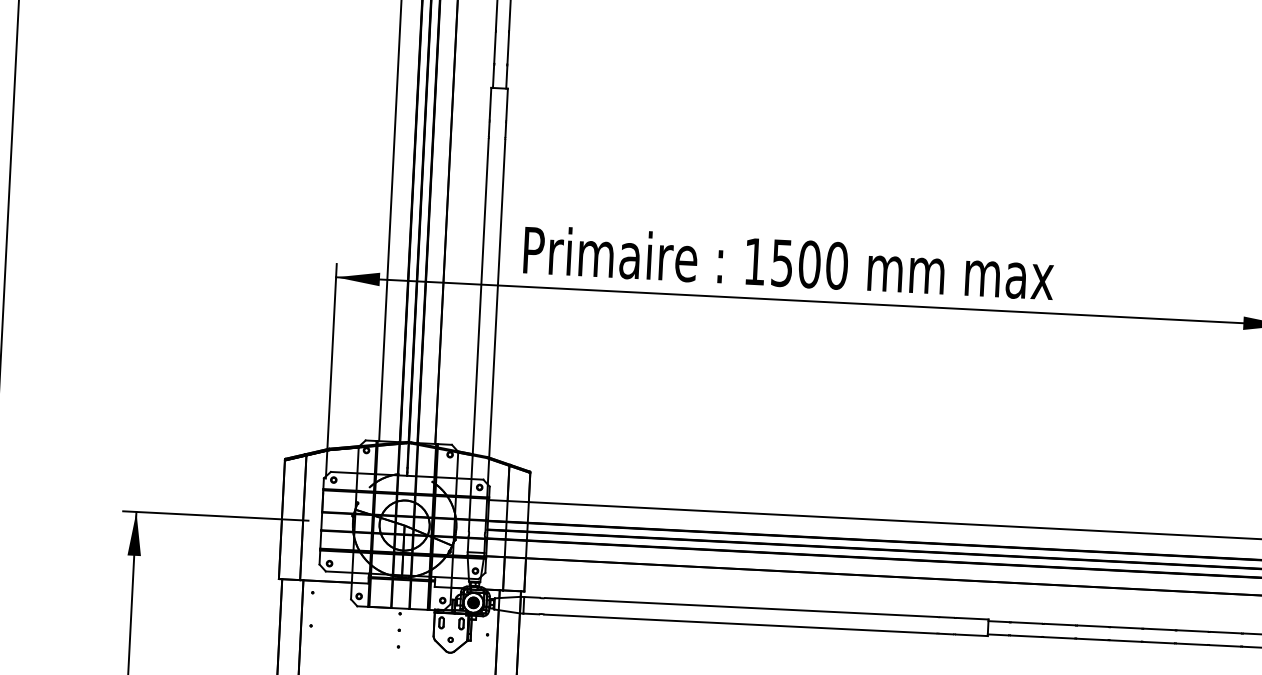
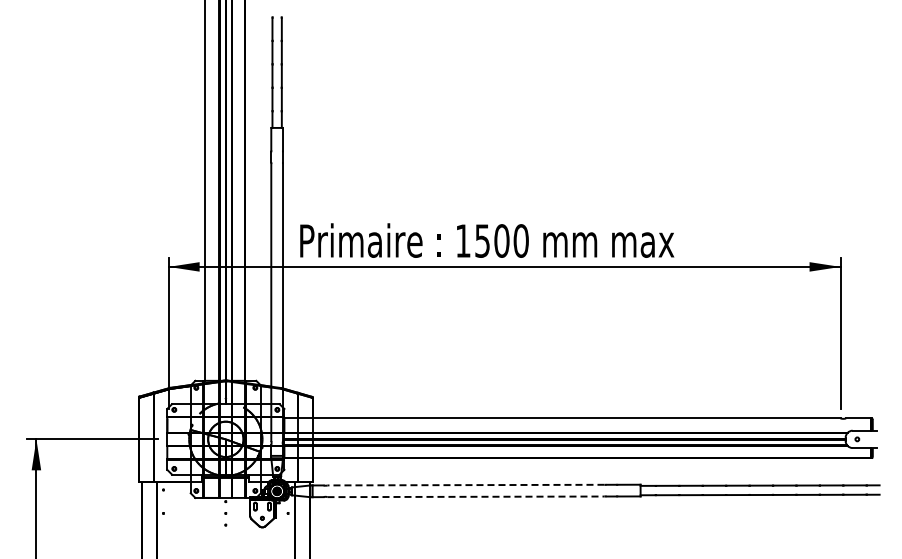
line: (740, 608) -> (465, 485), solid -> dashed
line: (739, 623) -> (465, 496), solid -> dashed

